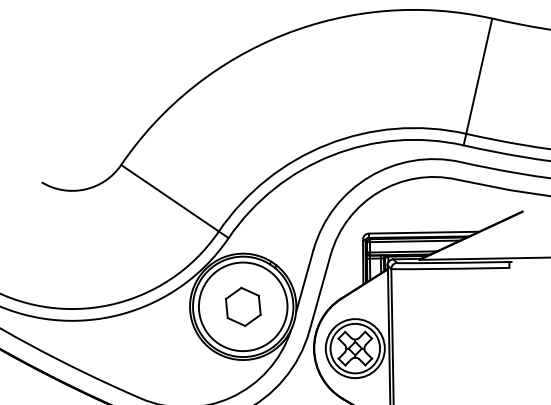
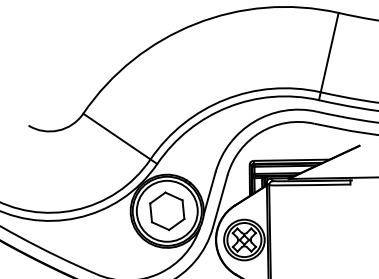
part: (243, 307) -> (167, 211), size x1.43

